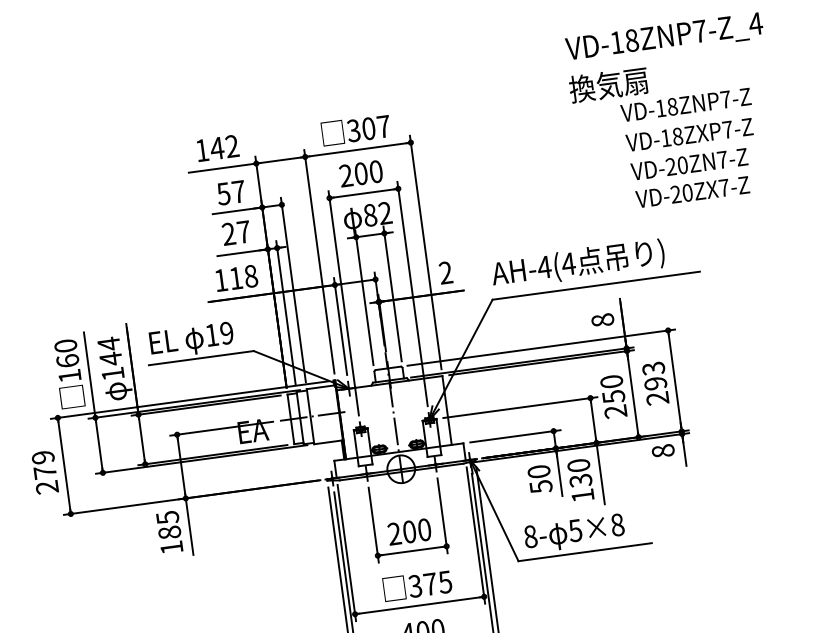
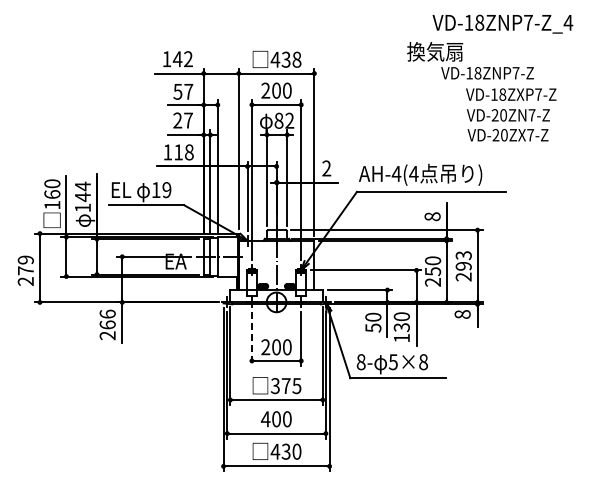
text: (659, 90) -> (470, 60), moved
text: (367, 128) -> (285, 59), 307 -> 438
line: (373, 525) -> (251, 339), solid -> dashed
text: (169, 532) -> (107, 324), 185 -> 266

